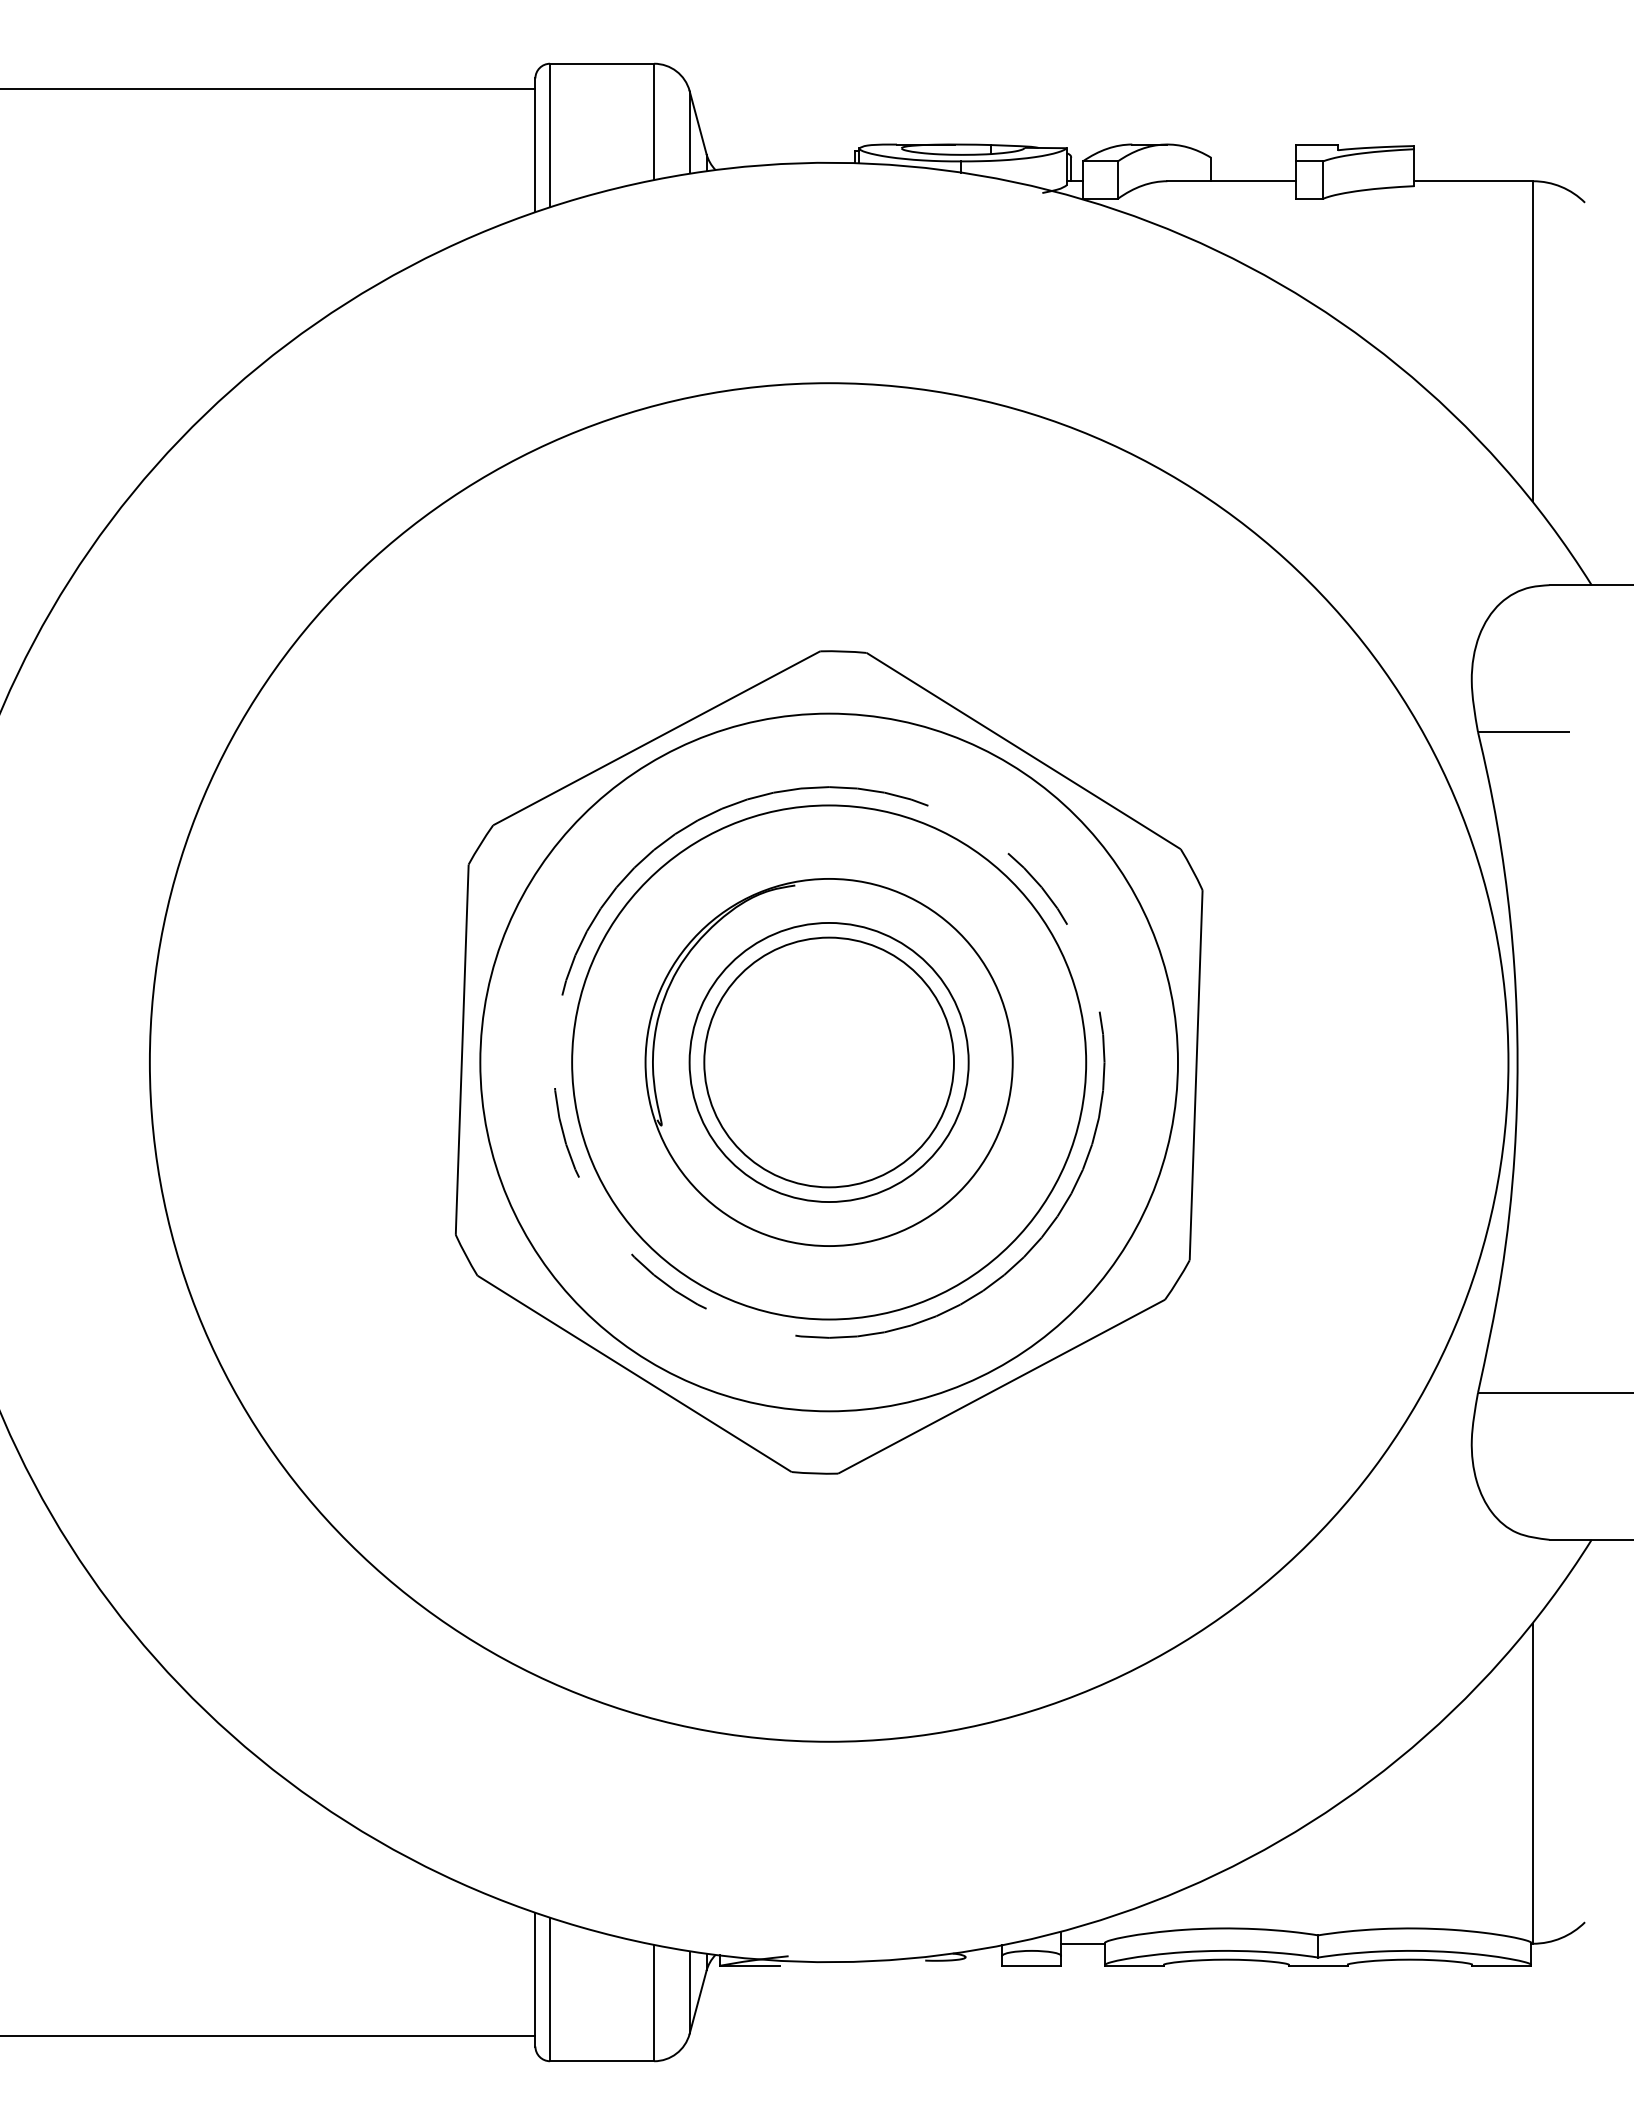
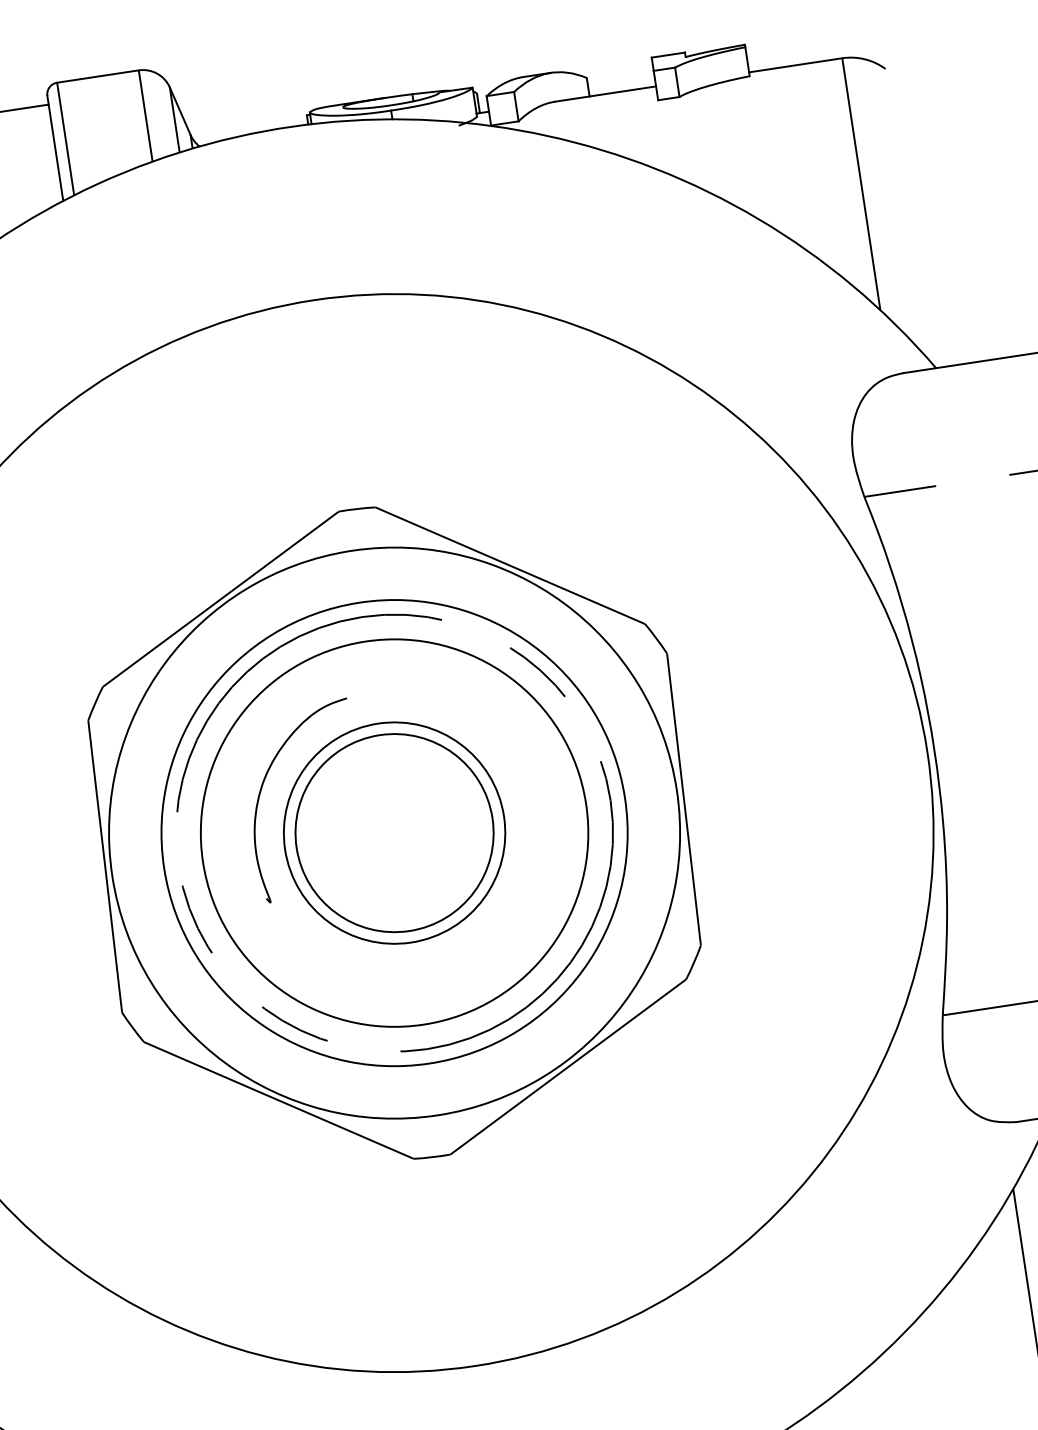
circle: (828, 1062) -> (394, 833), size x0.7
circle: (828, 1062) -> (394, 833), size x1.6
circle: (829, 1062) -> (394, 833), size x1.4

